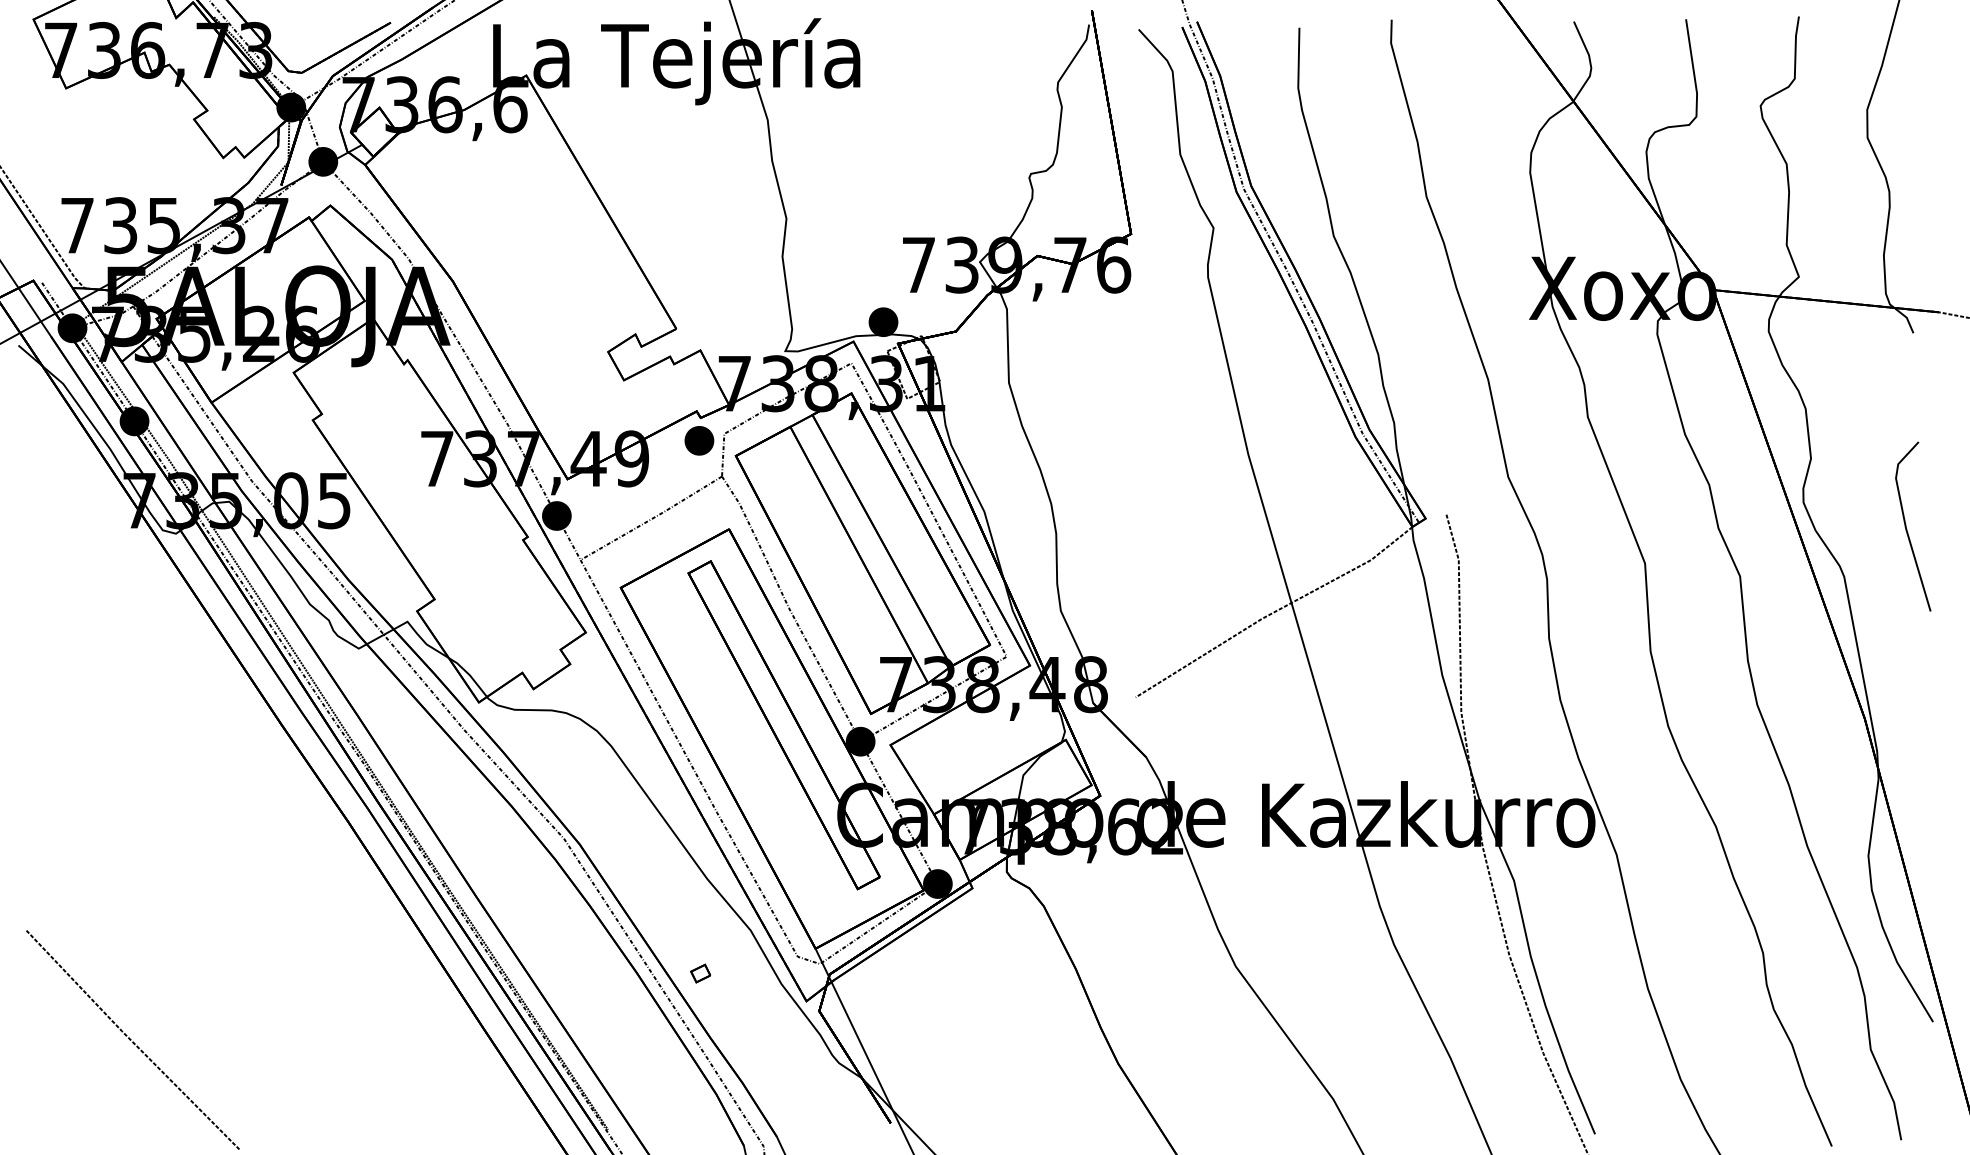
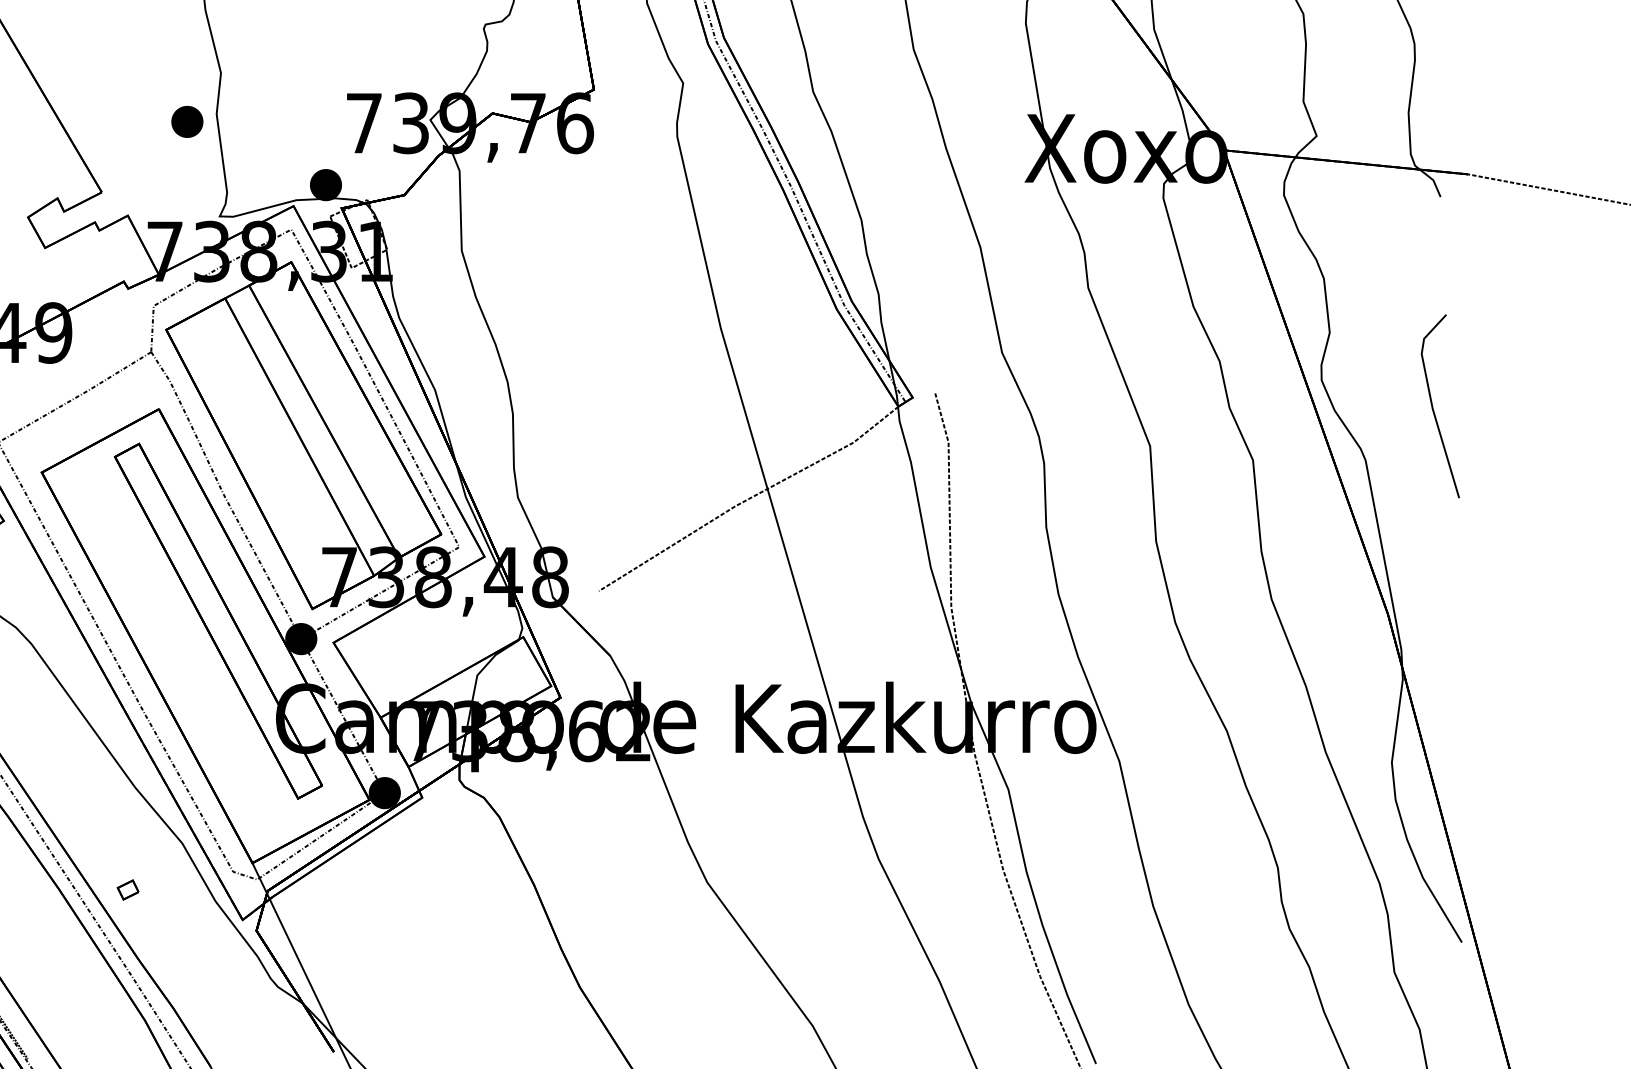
part: (699, 440) -> (187, 121), moved

